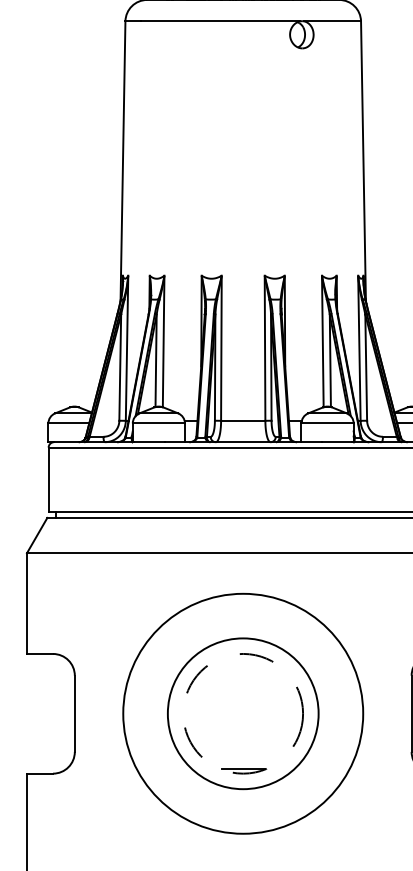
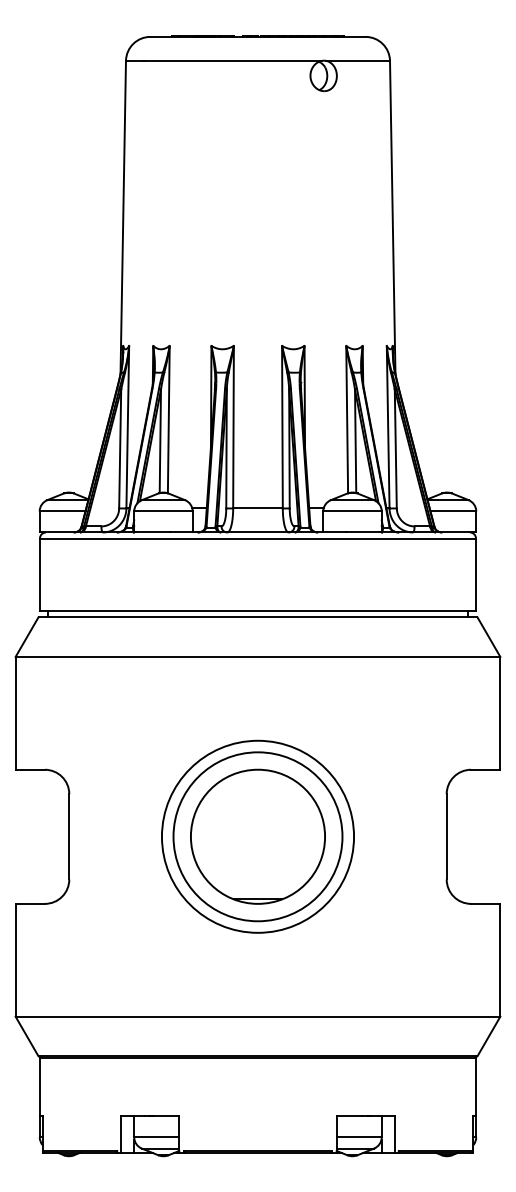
circle: (242, 713) -> (257, 836), dashed -> solid
circle: (242, 713) -> (257, 836), size x0.71

